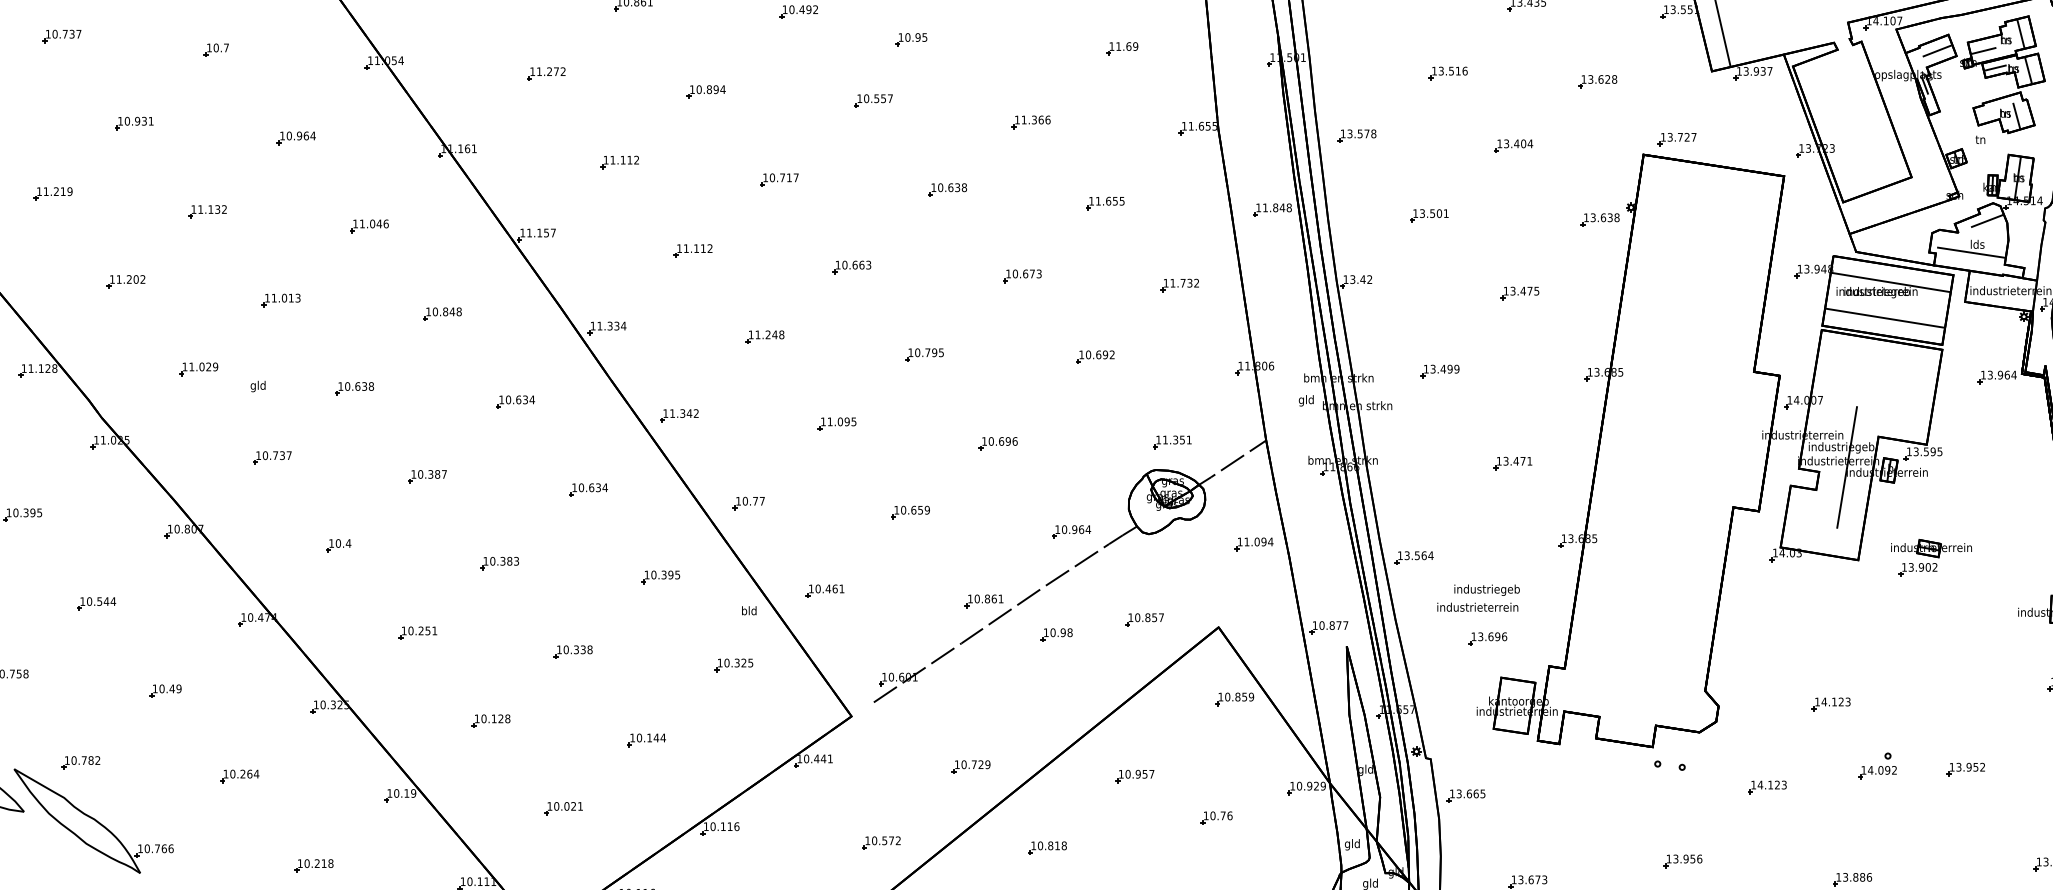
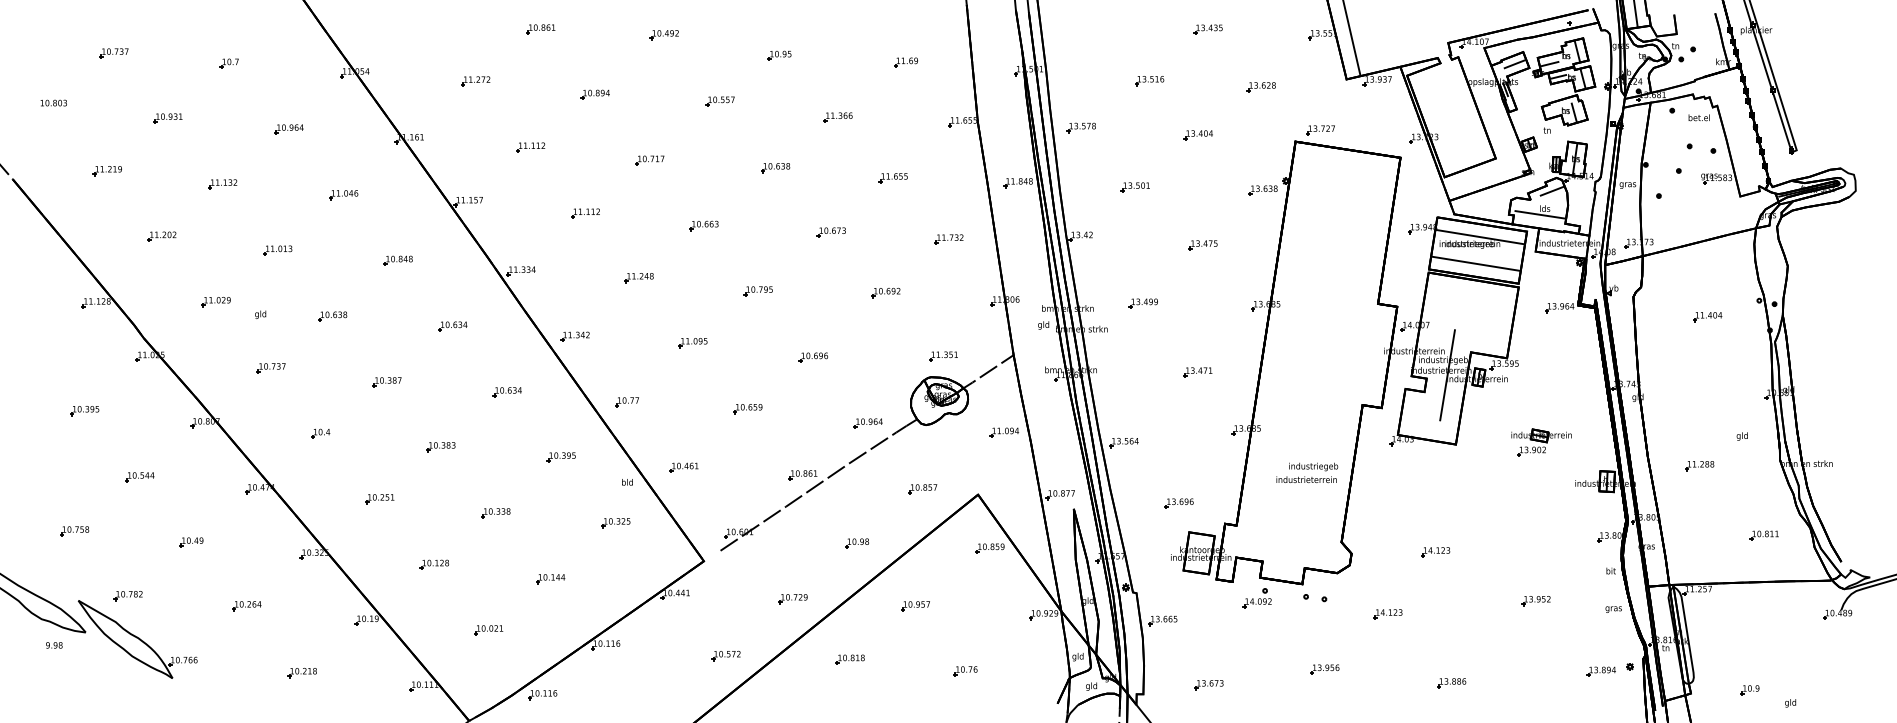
part: (911, 39) -> (779, 55), moved
part: (1931, 557) -> (1541, 442), moved
text: (1478, 597) -> (1307, 472), moved
part: (1055, 635) -> (856, 543), moved
part: (1876, 766) -> (1256, 598), moved
part: (1216, 818) -> (965, 671), moved

